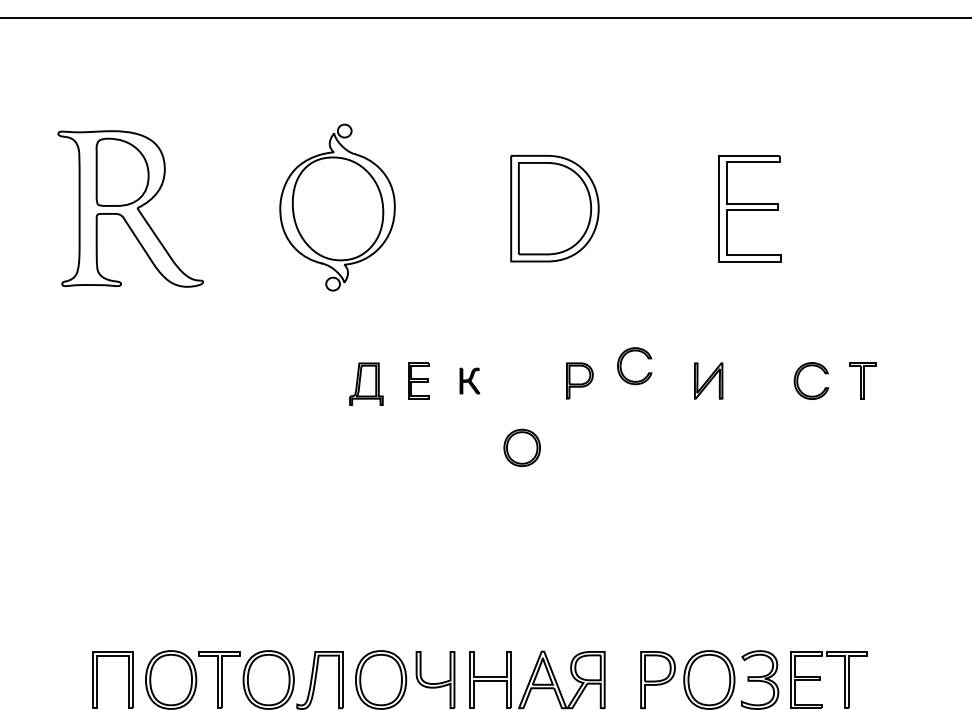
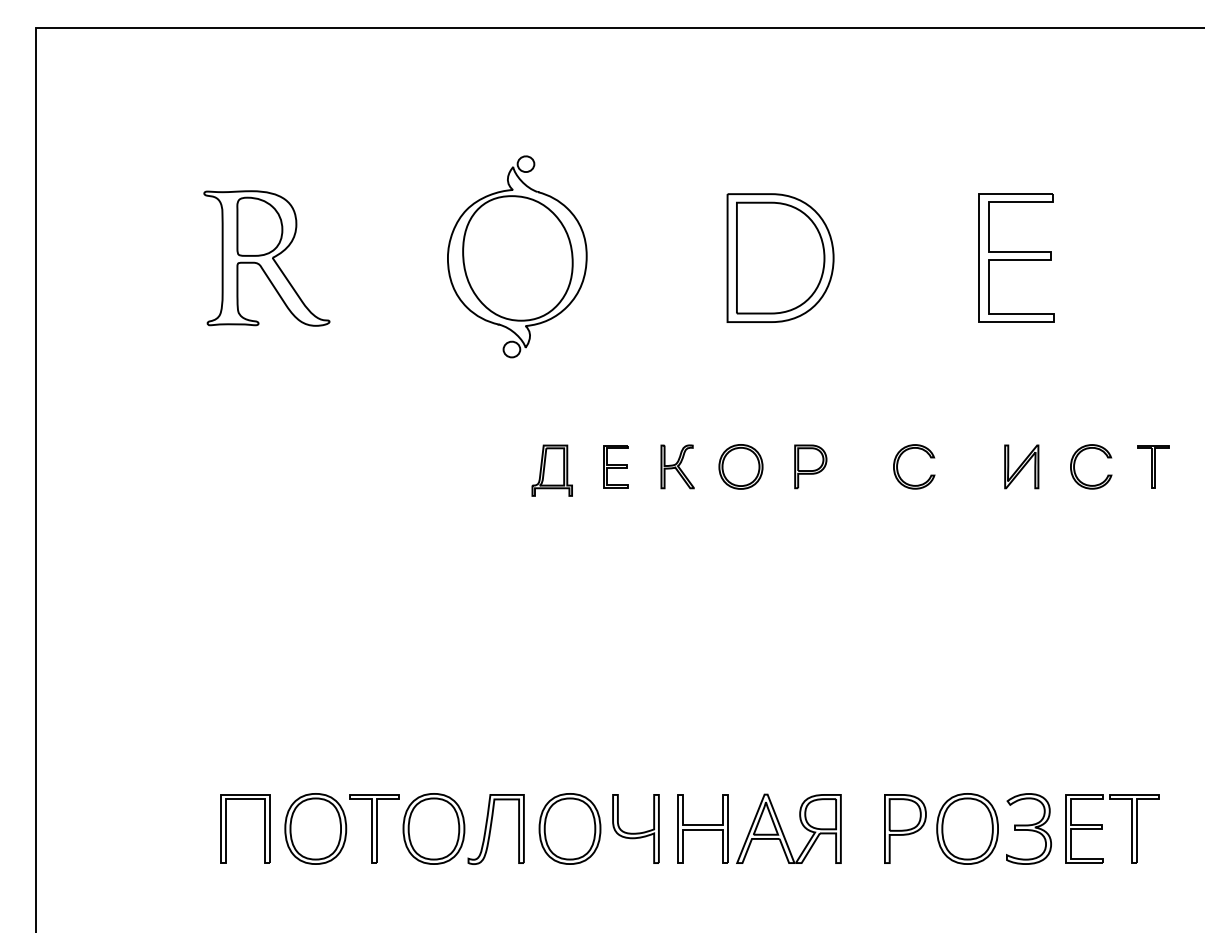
part: (130, 208) -> (266, 258), size x0.71
part: (621, 364) -> (898, 464), moved
part: (469, 380) -> (677, 466), size x1.43
part: (708, 380) -> (1021, 466), moved
part: (521, 447) -> (740, 466), moved

